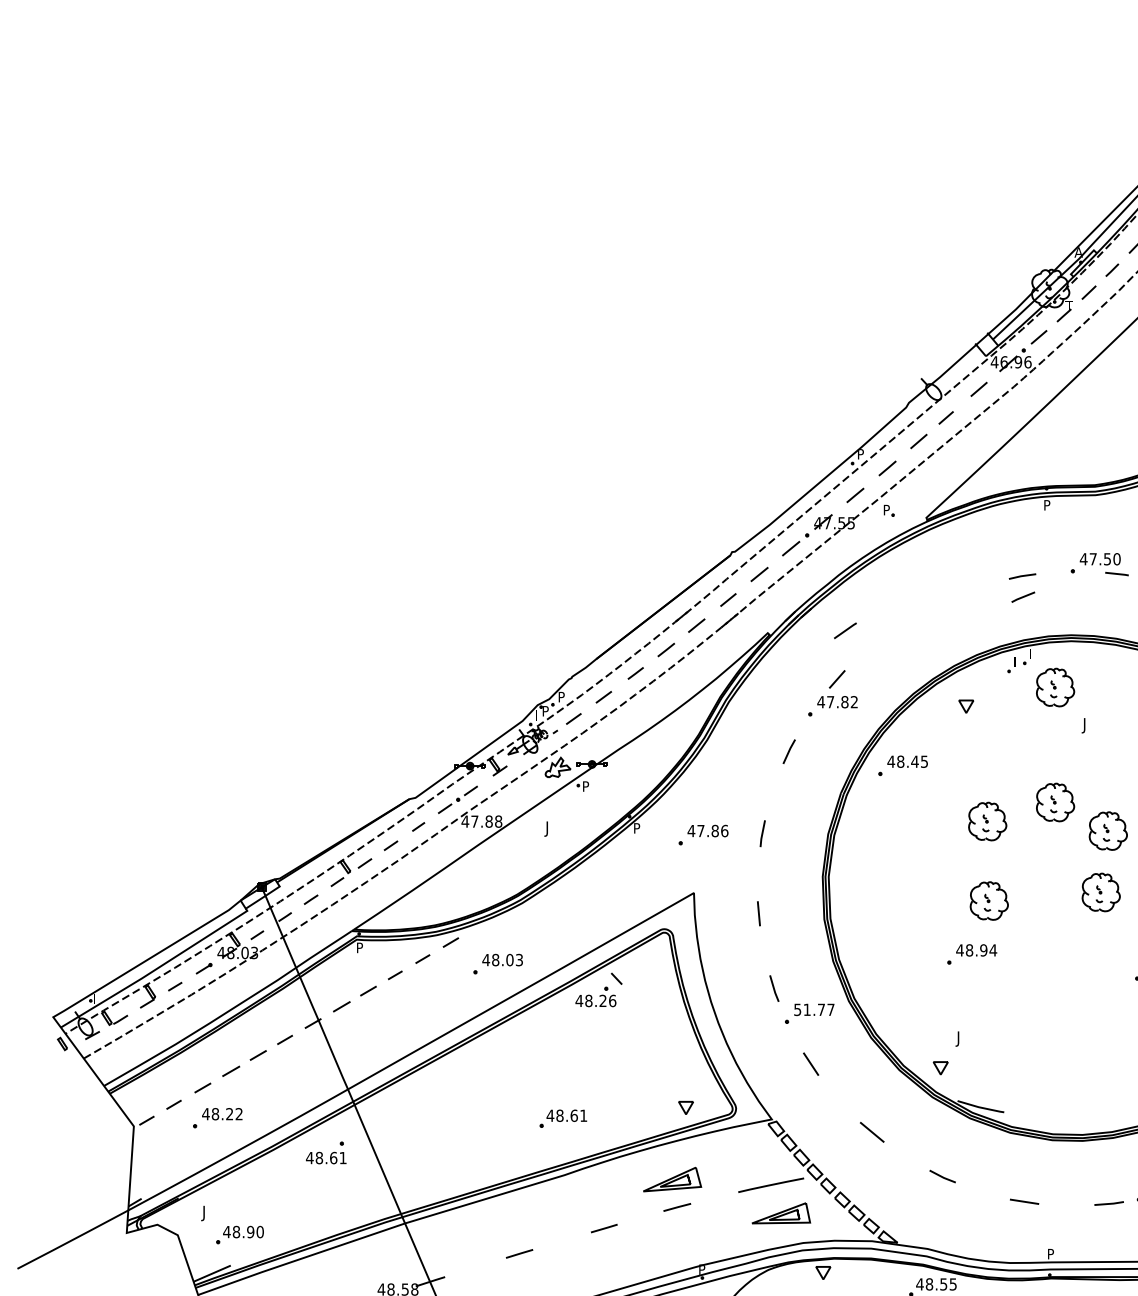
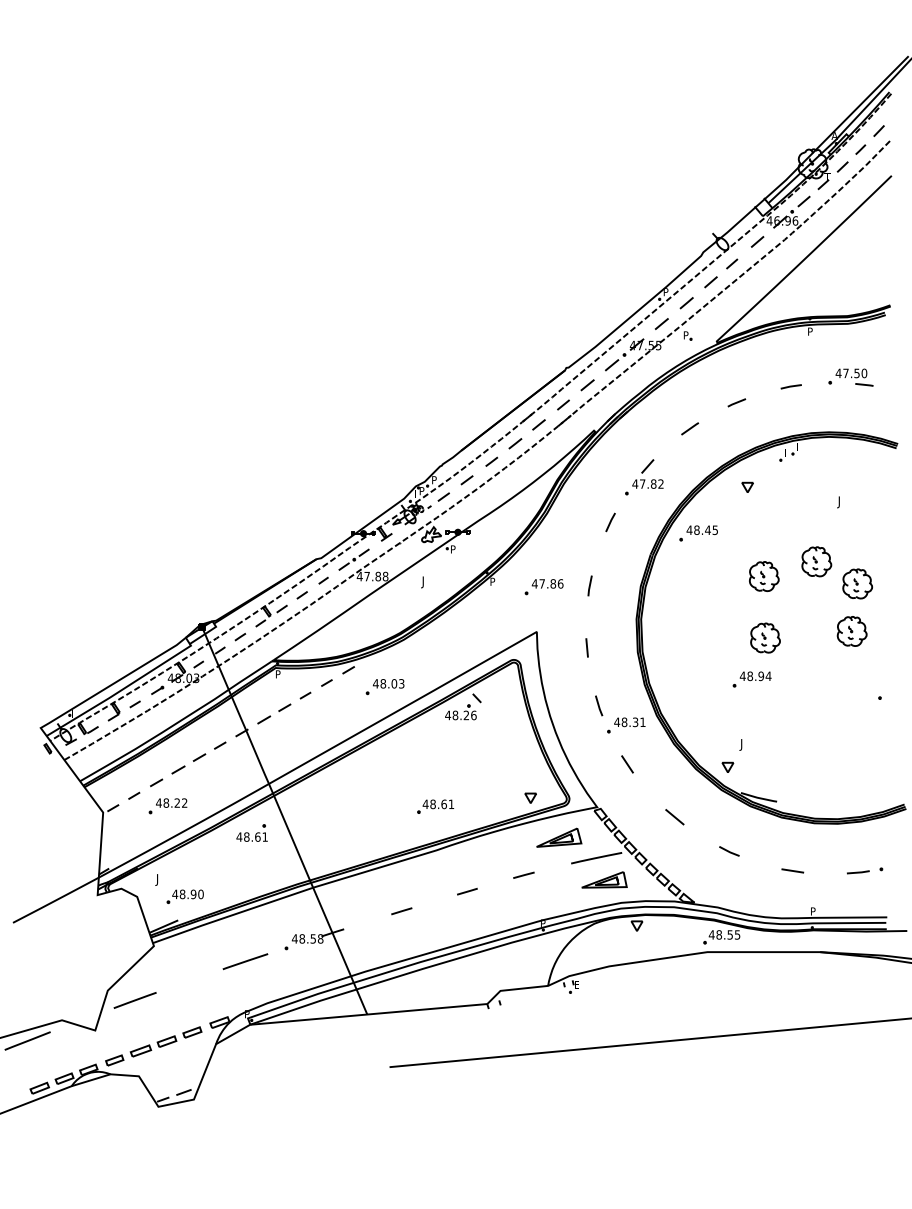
line: (1022, 596) -> (736, 402), moved
line: (845, 630) -> (690, 428), moved
part: (1055, 687) -> (816, 472), removed
text: (813, 1010) -> (629, 722), 51.77 -> 48.31
part: (672, 1179) -> (559, 837), moved

